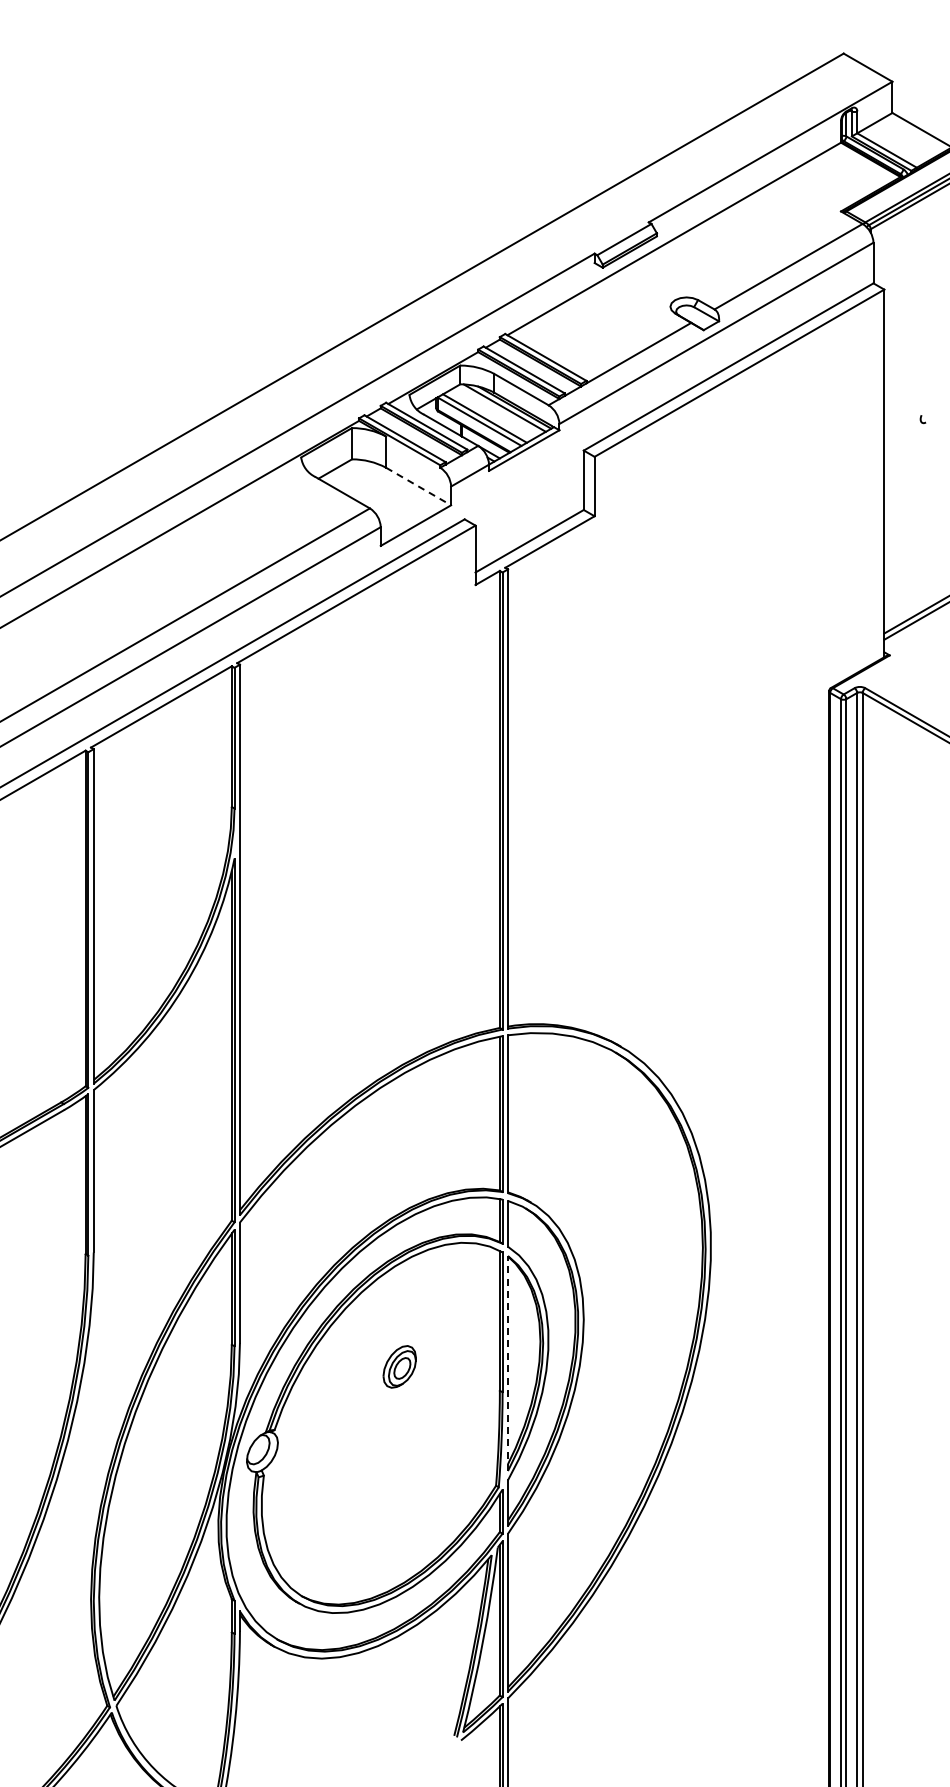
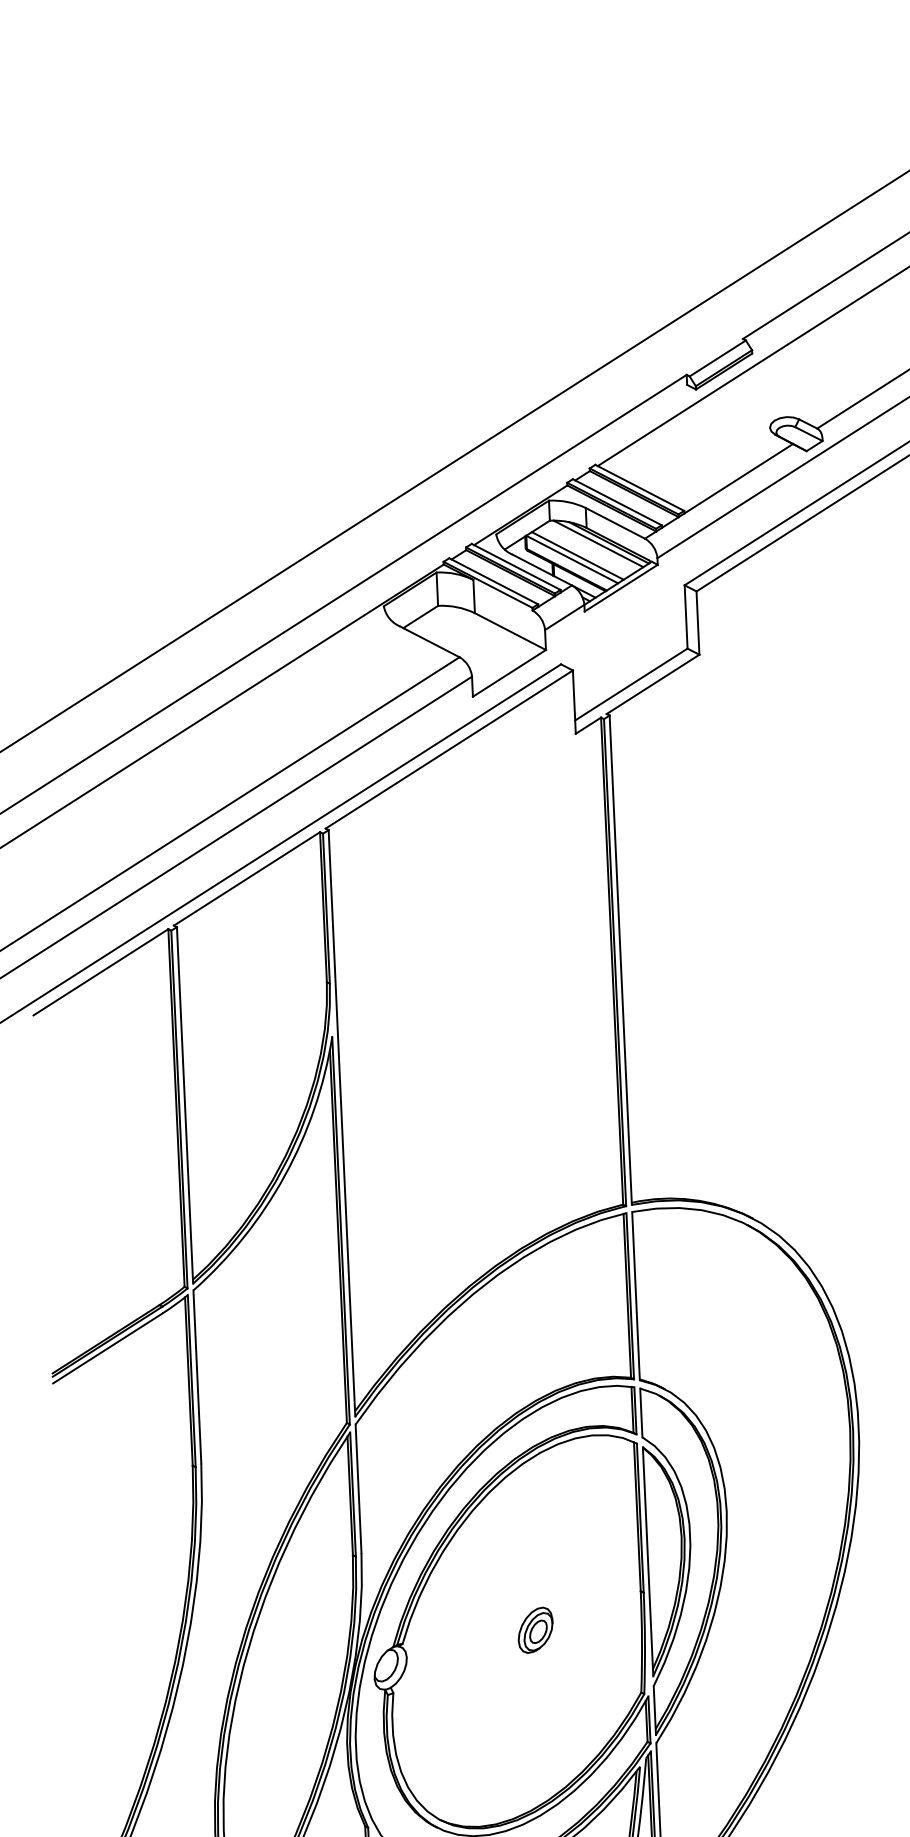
line: (418, 486) -> (510, 631), dashed -> solid
line: (508, 1363) -> (648, 1561), dashed -> solid
part: (399, 1366) -> (535, 1629), moved

